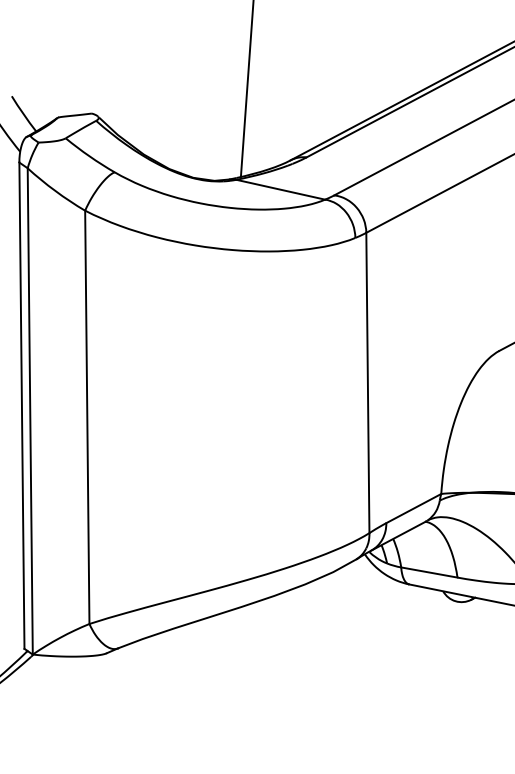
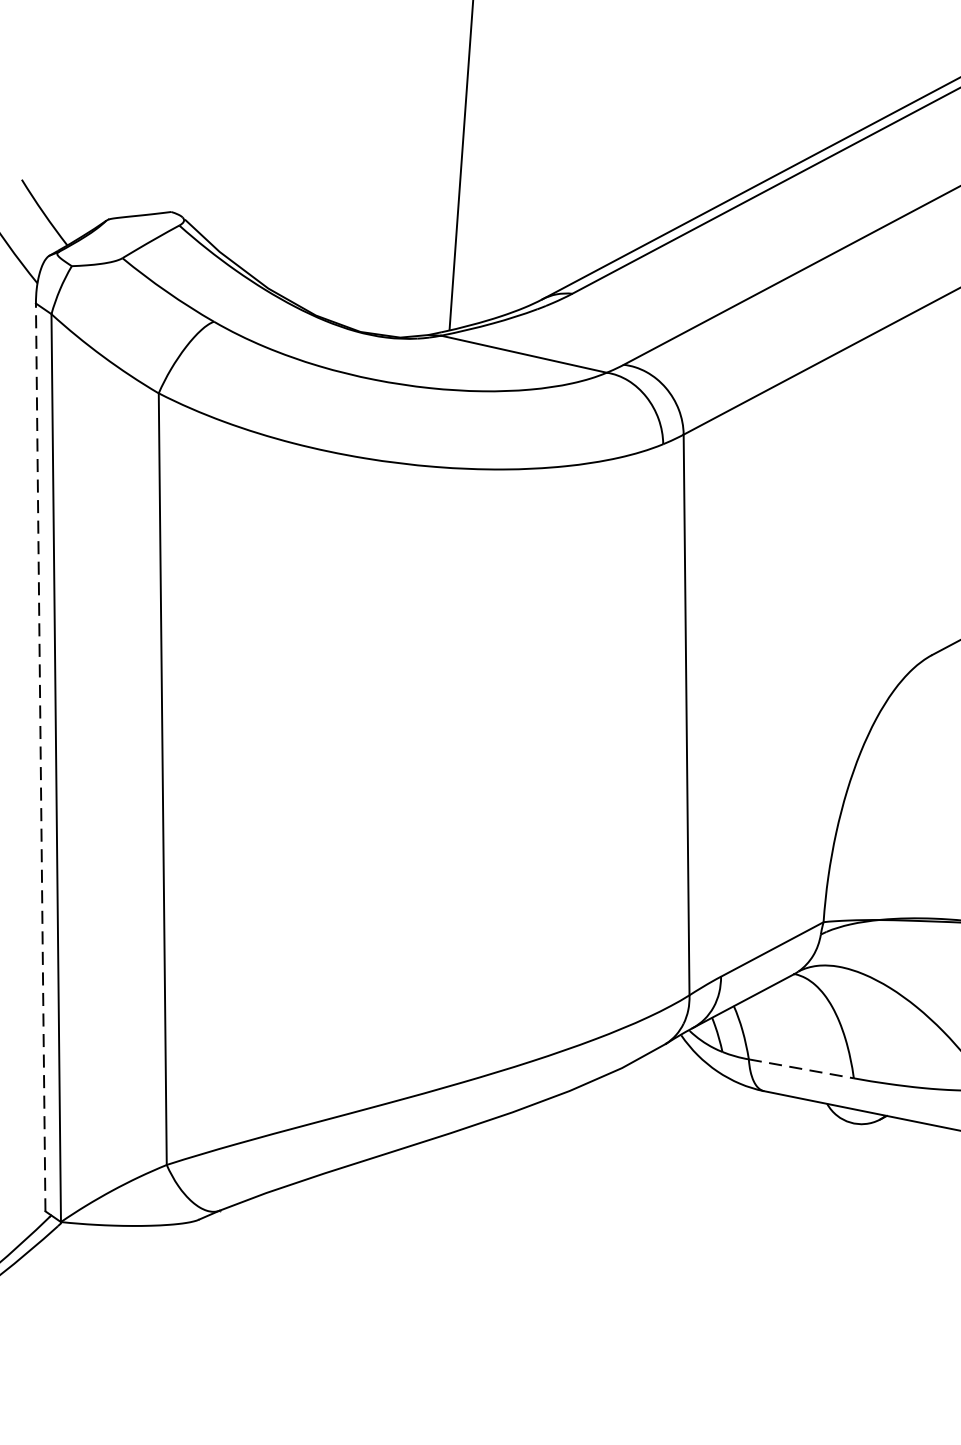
line: (21, 405) -> (39, 757), solid -> dashed
line: (429, 572) -> (801, 1068), solid -> dashed

